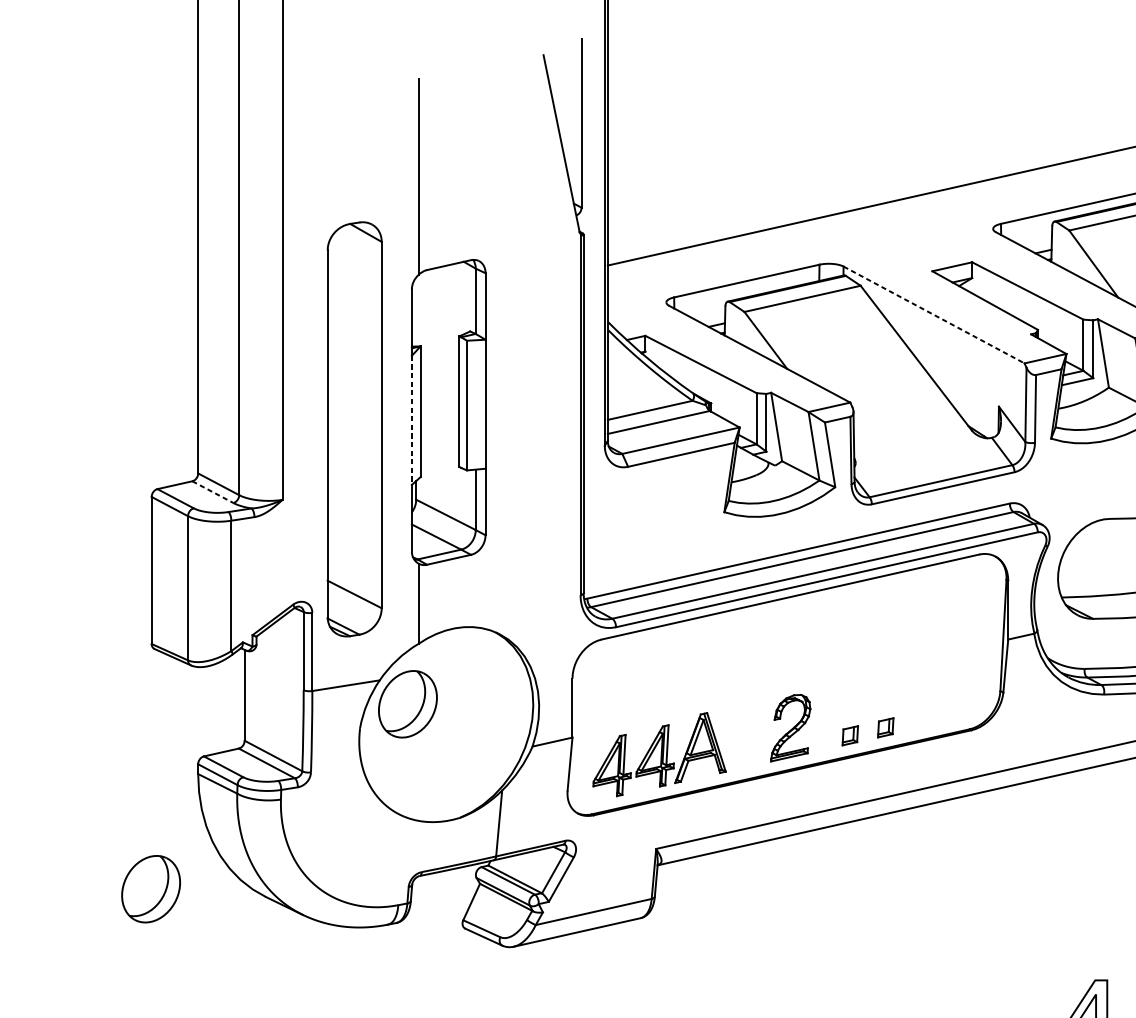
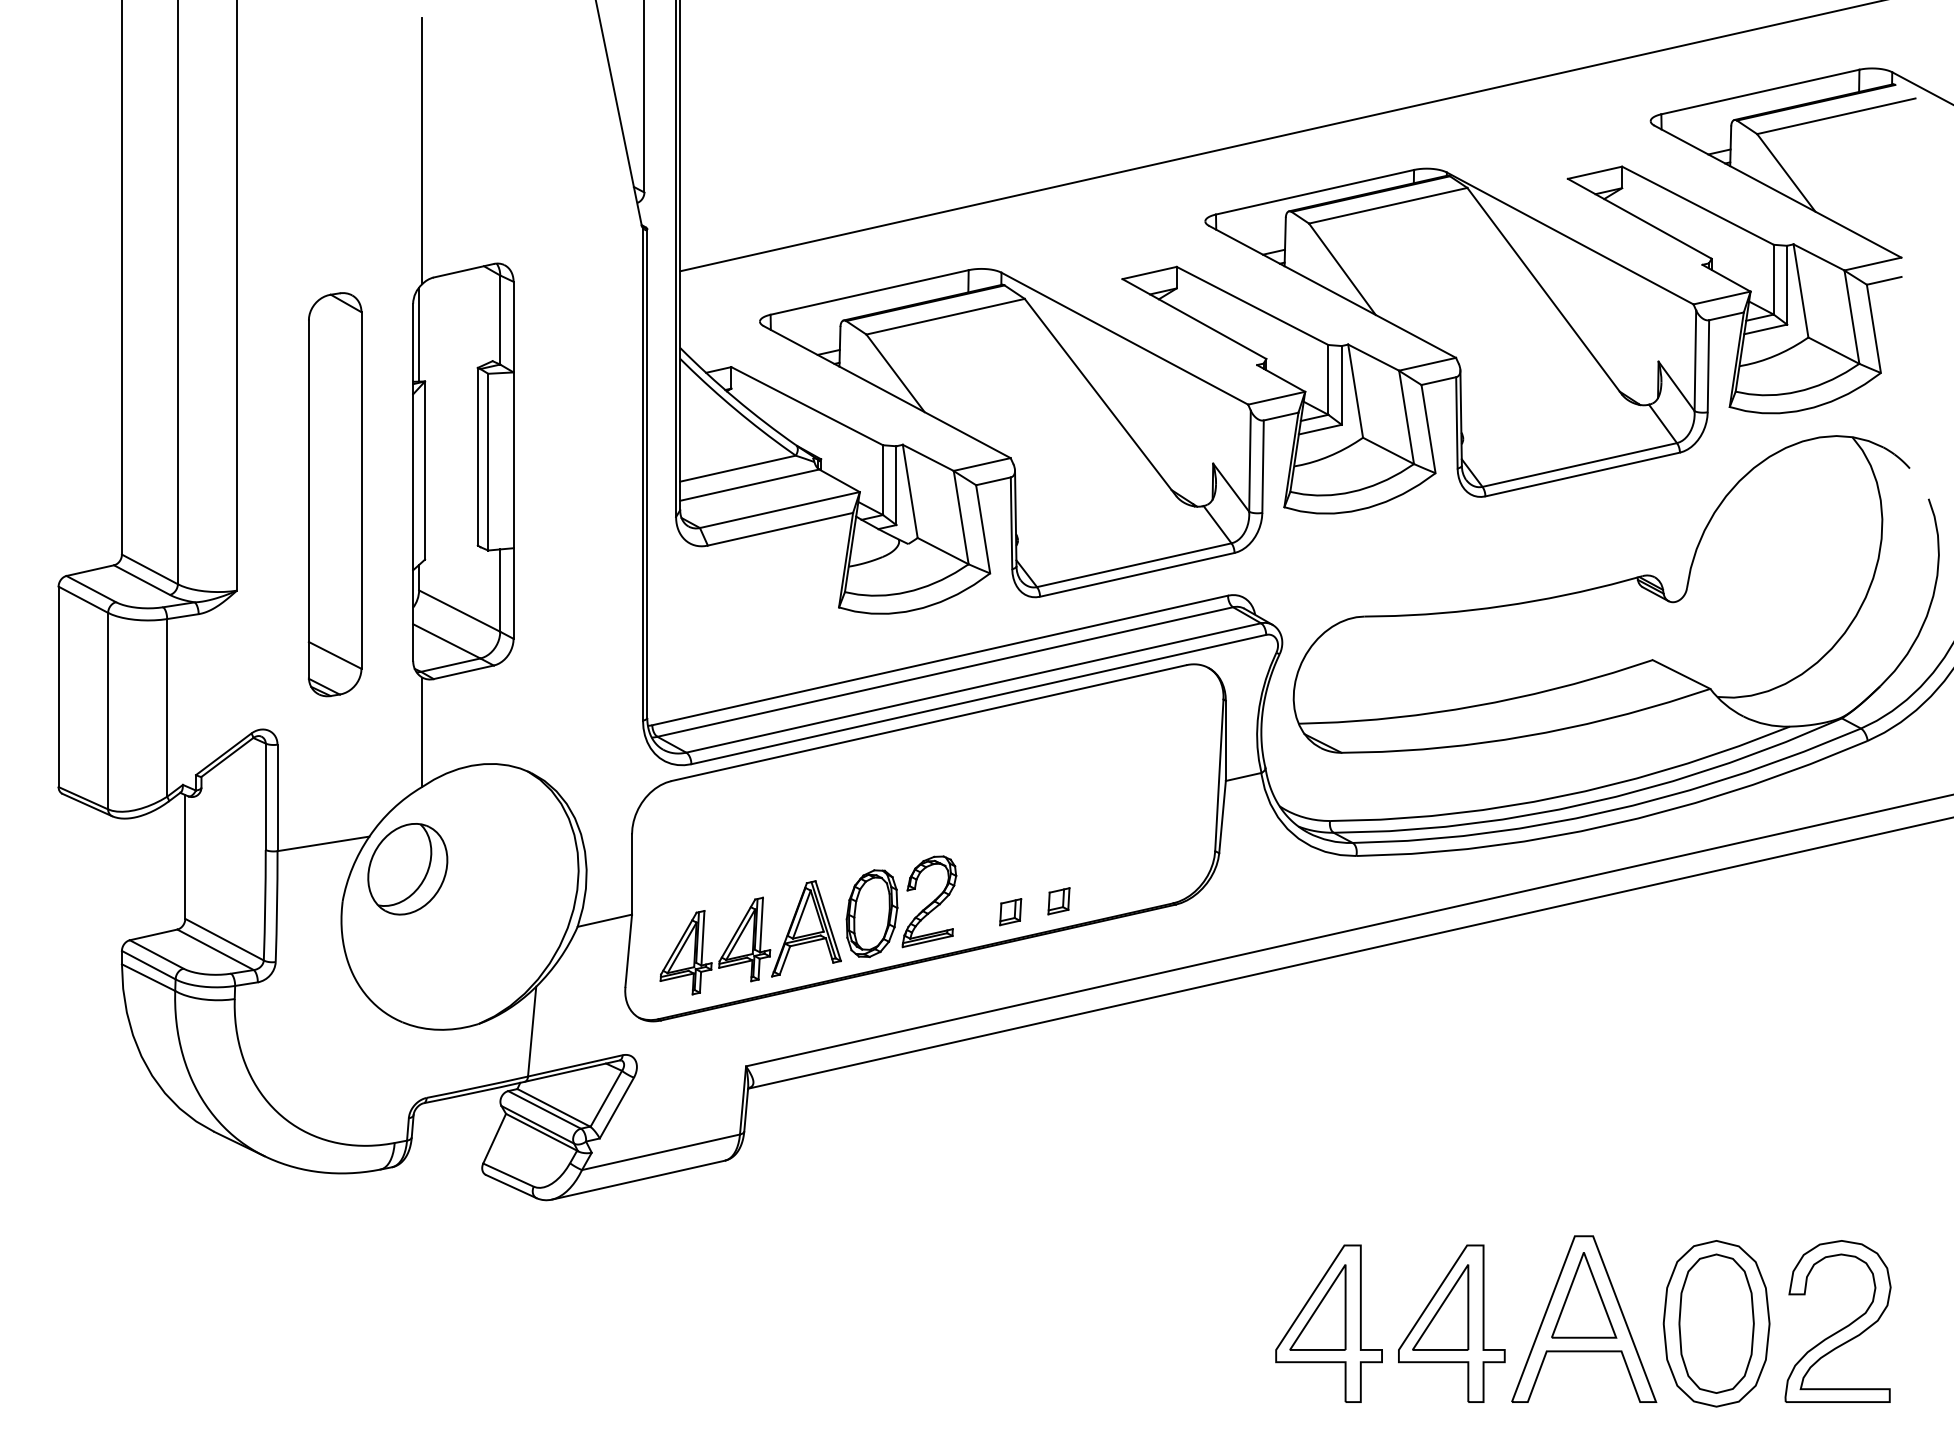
line: (416, 311) -> (419, 334), added
line: (933, 314) -> (1124, 338), dashed -> solid
line: (412, 420) -> (413, 482), dashed -> solid
part: (354, 429) -> (334, 494), size x0.71
line: (213, 492) -> (142, 580), dashed -> solid
part: (748, 736) -> (871, 913), added
part: (150, 889) -> (57, 1121), removed

